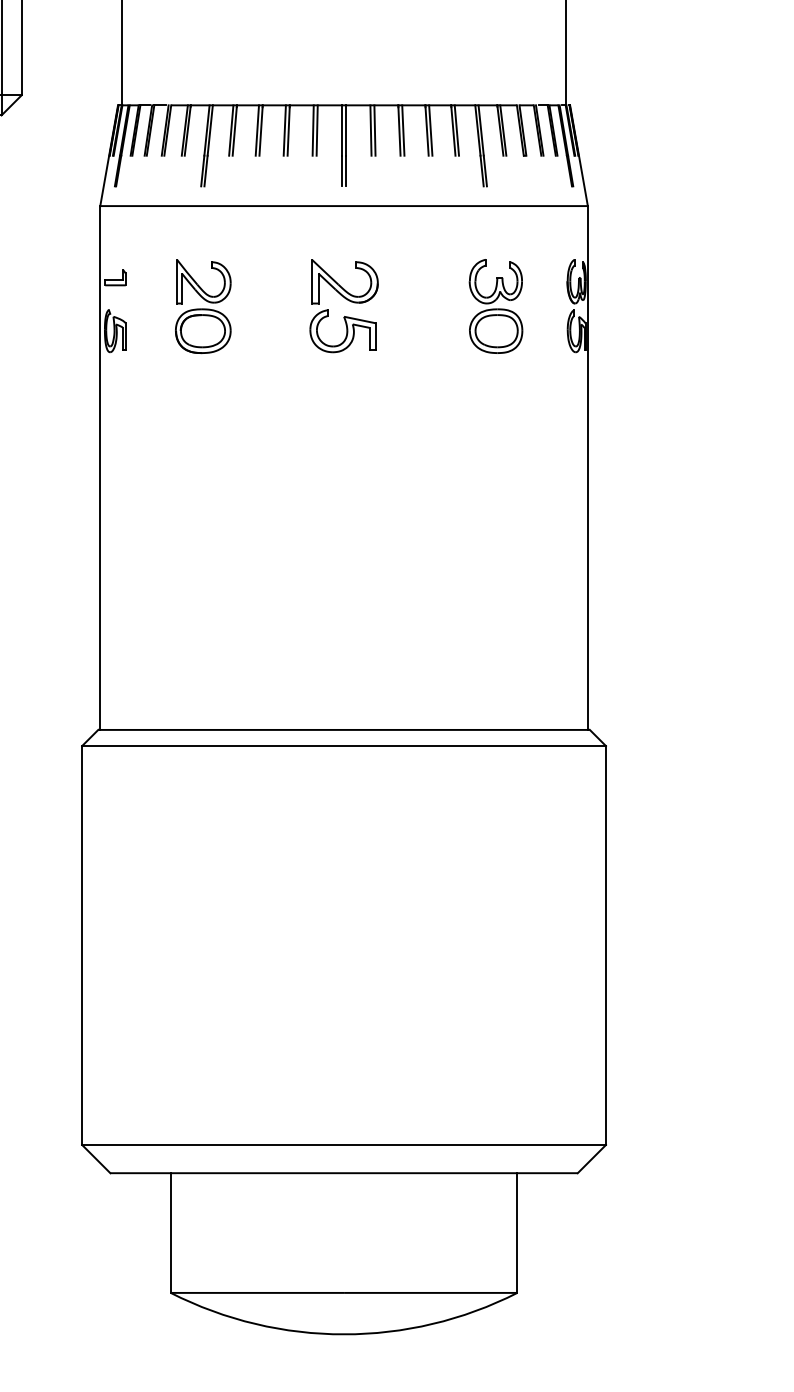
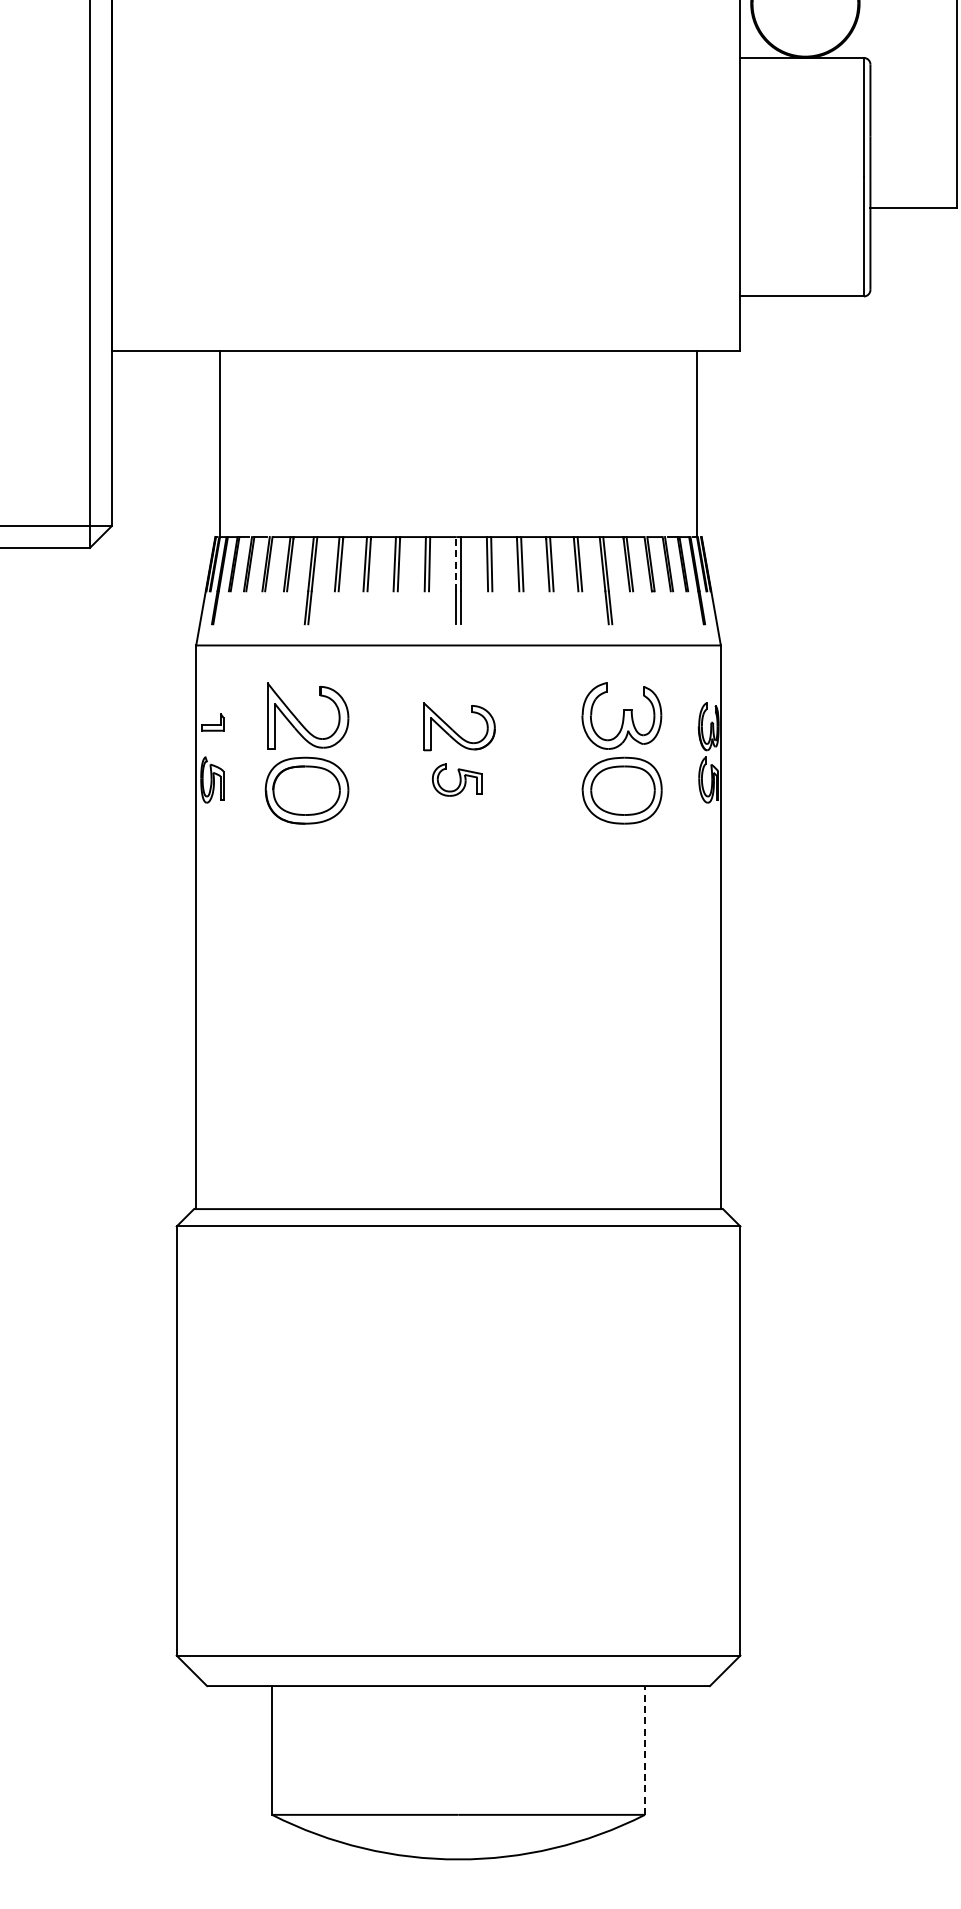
line: (342, 129) -> (456, 563), solid -> dashed
part: (202, 306) -> (306, 753), size x1.4
part: (495, 306) -> (621, 753), size x1.4
part: (343, 330) -> (457, 779), size x0.7
line: (516, 1233) -> (644, 1750), solid -> dashed

